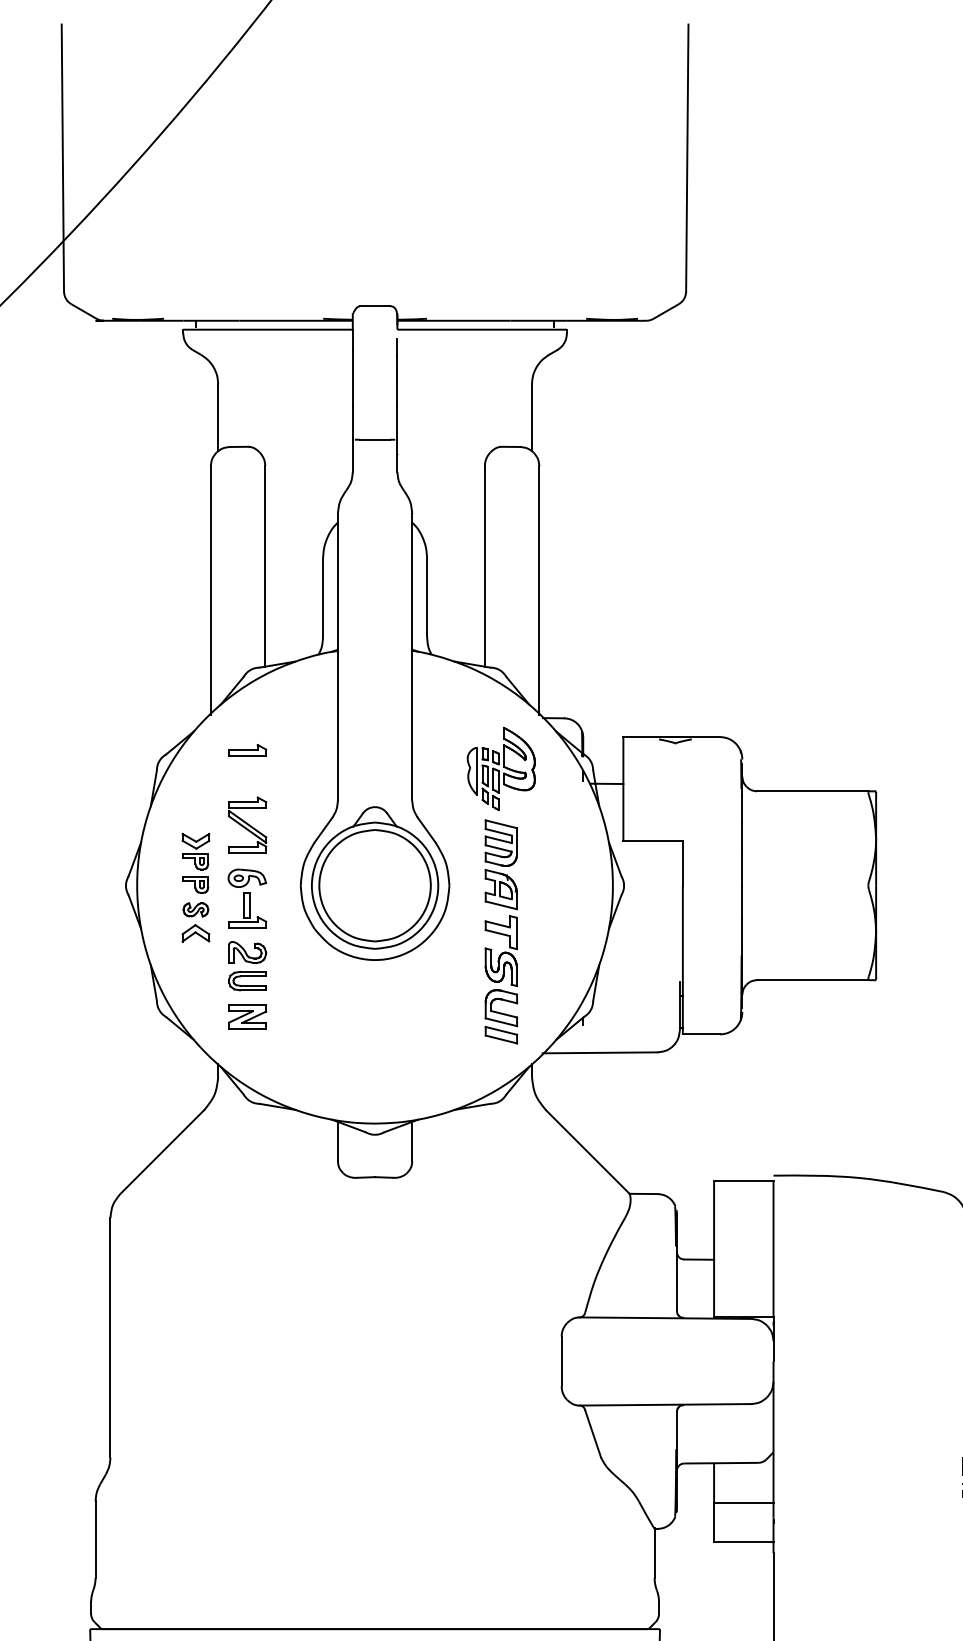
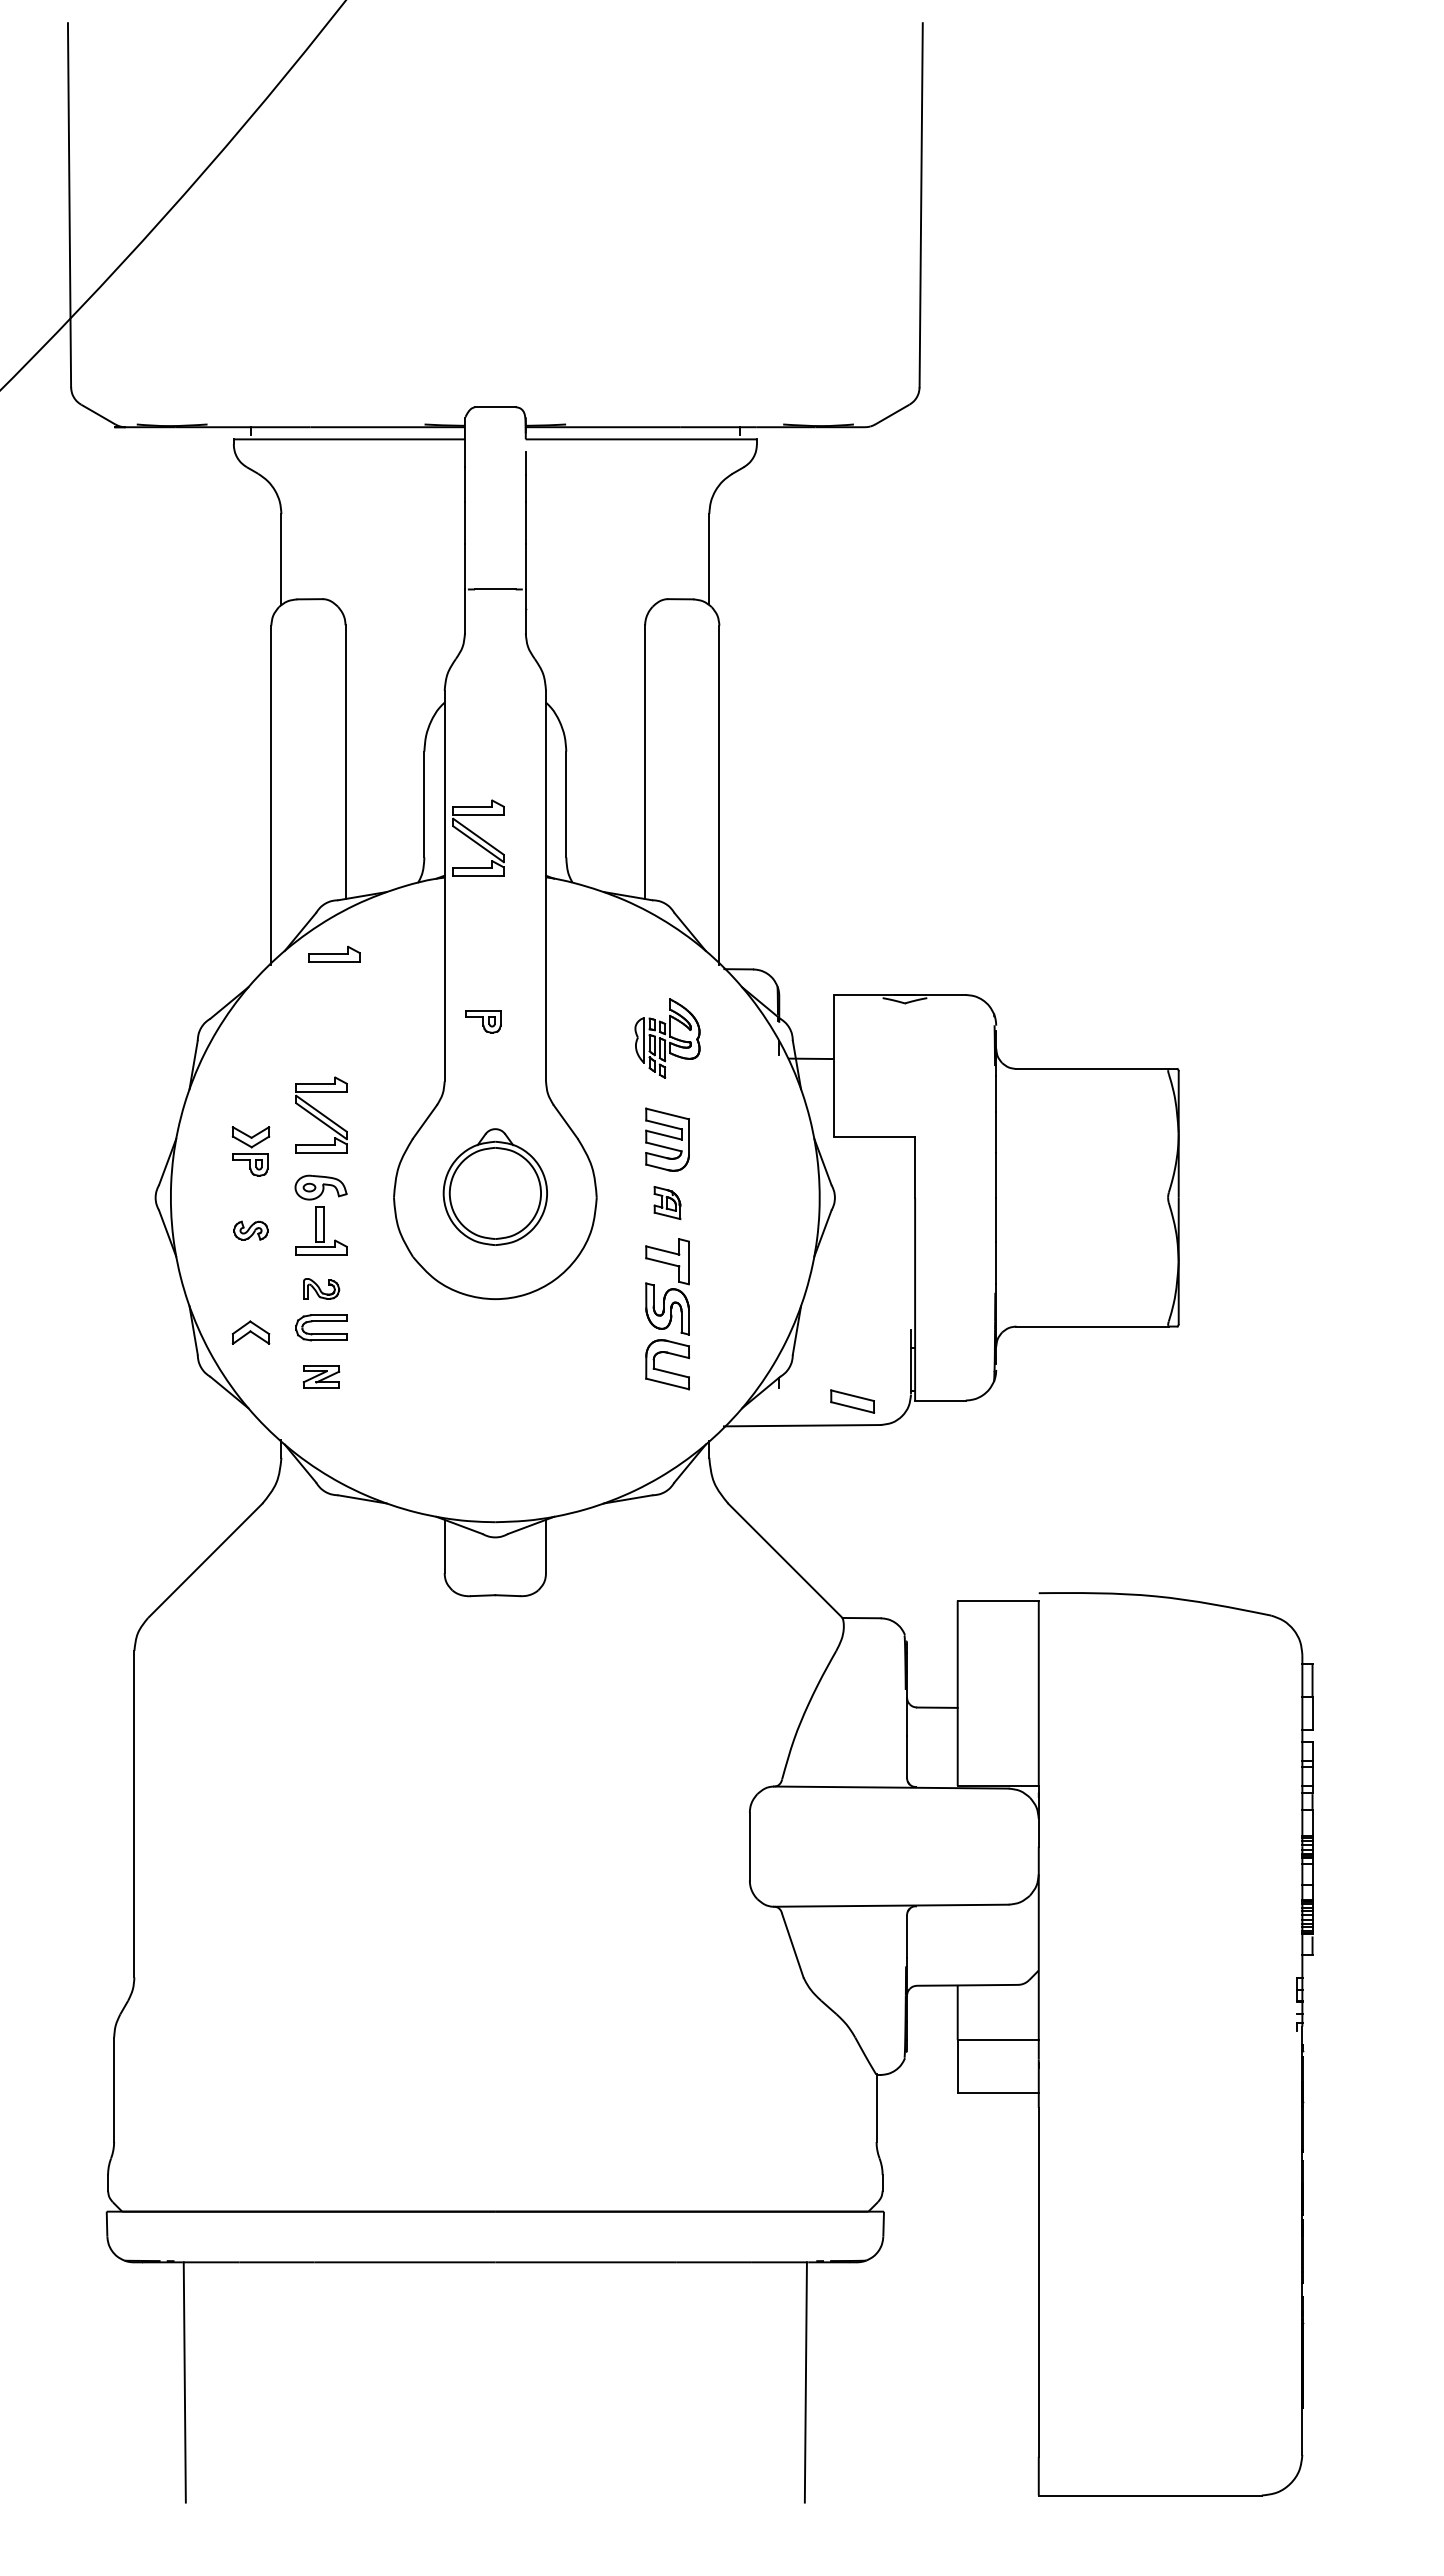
part: (362, 621) -> (478, 837), added
part: (247, 749) -> (334, 953), moved
part: (501, 768) -> (667, 1038), size x0.7
part: (375, 877) -> (495, 1186), size x0.6
part: (195, 884) -> (483, 1021), moved
part: (501, 889) -> (667, 1202), size x0.6
part: (195, 933) -> (250, 1332), moved
part: (247, 952) -> (321, 1288), size x0.7
part: (247, 1016) -> (321, 1376), size x0.7
part: (501, 1035) -> (852, 1401), moved

